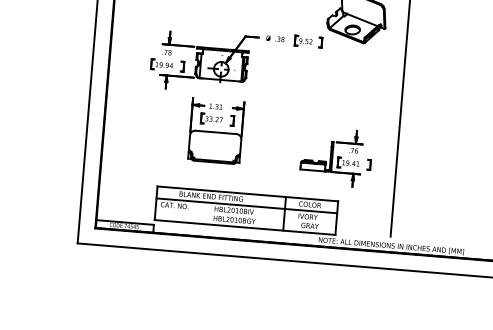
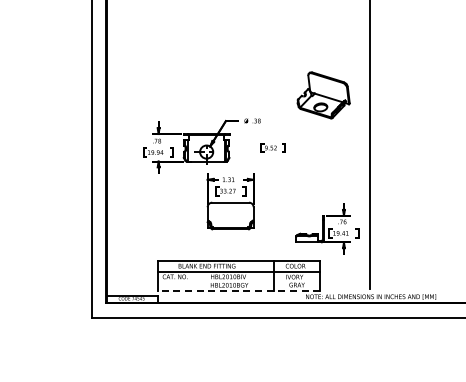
part: (307, 40) -> (272, 147), moved
part: (216, 131) -> (230, 201), moved
part: (336, 156) -> (327, 228), moved
line: (245, 227) -> (239, 291), solid -> dashed

